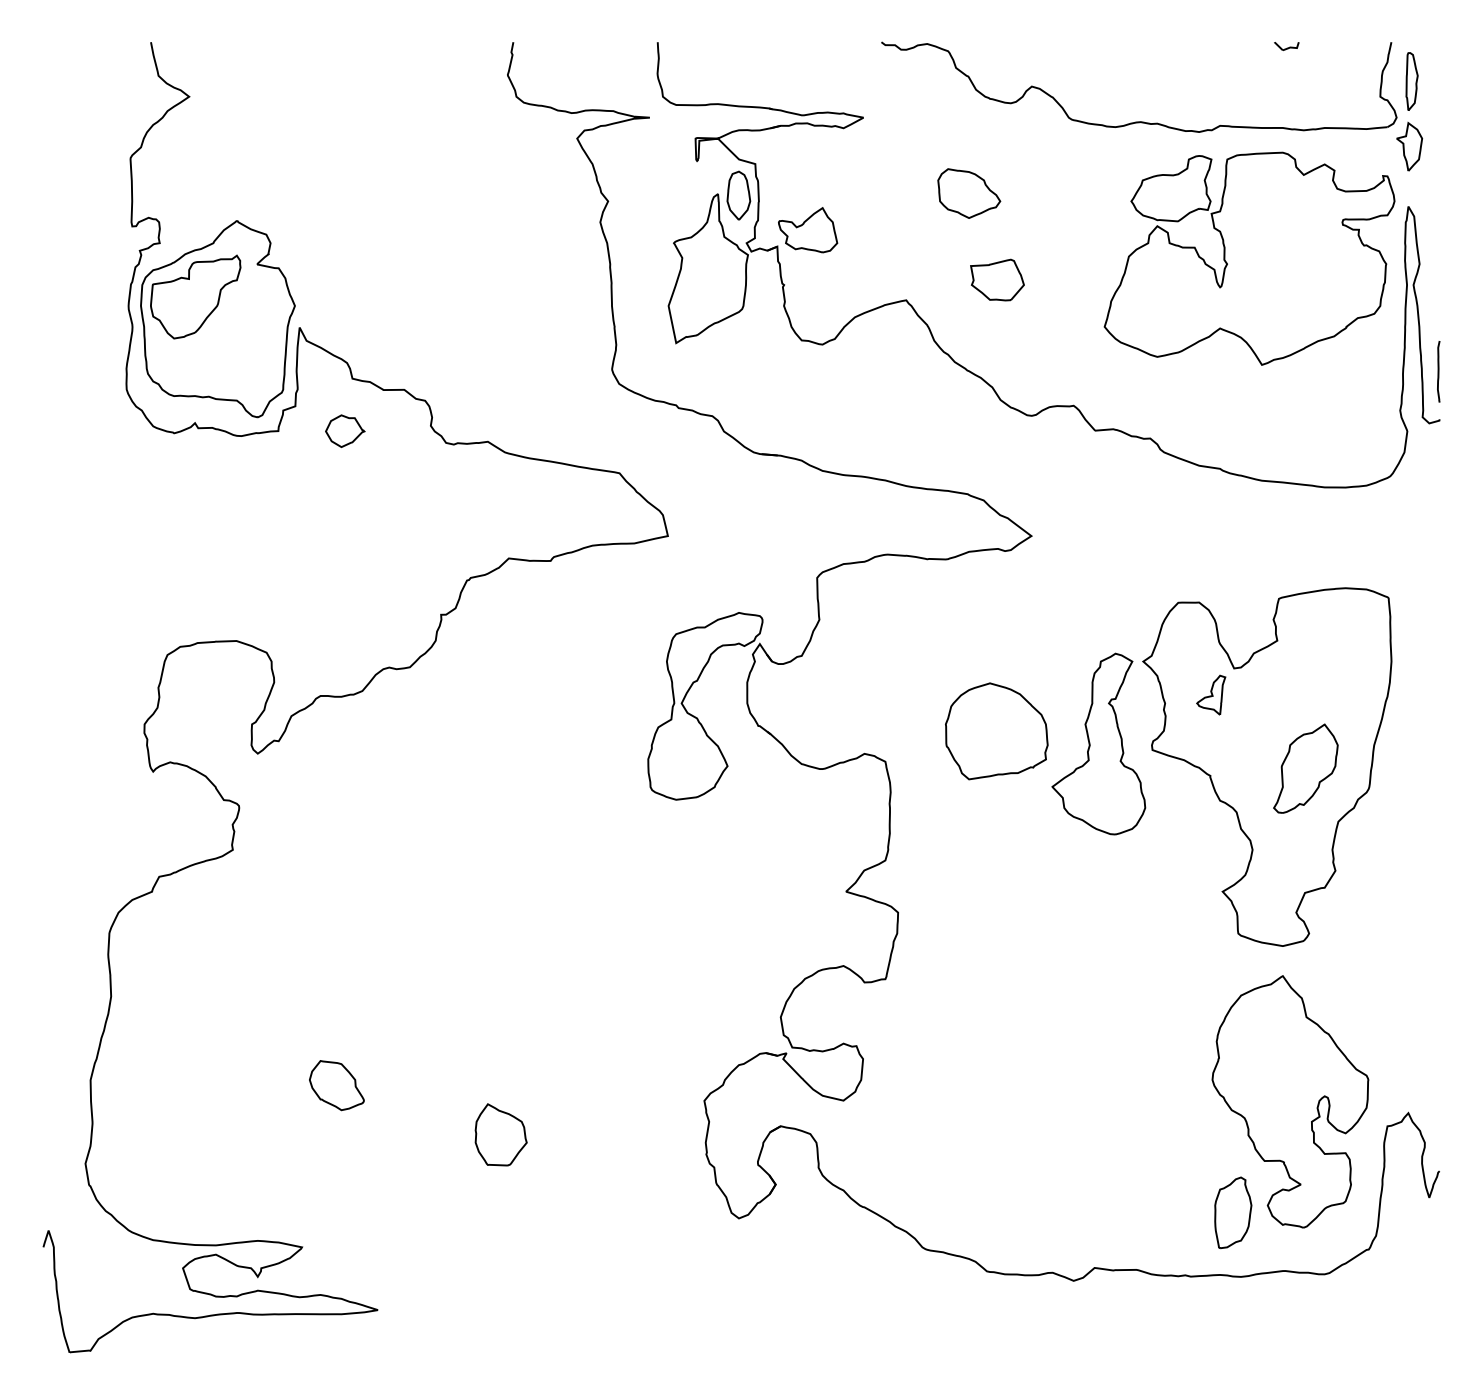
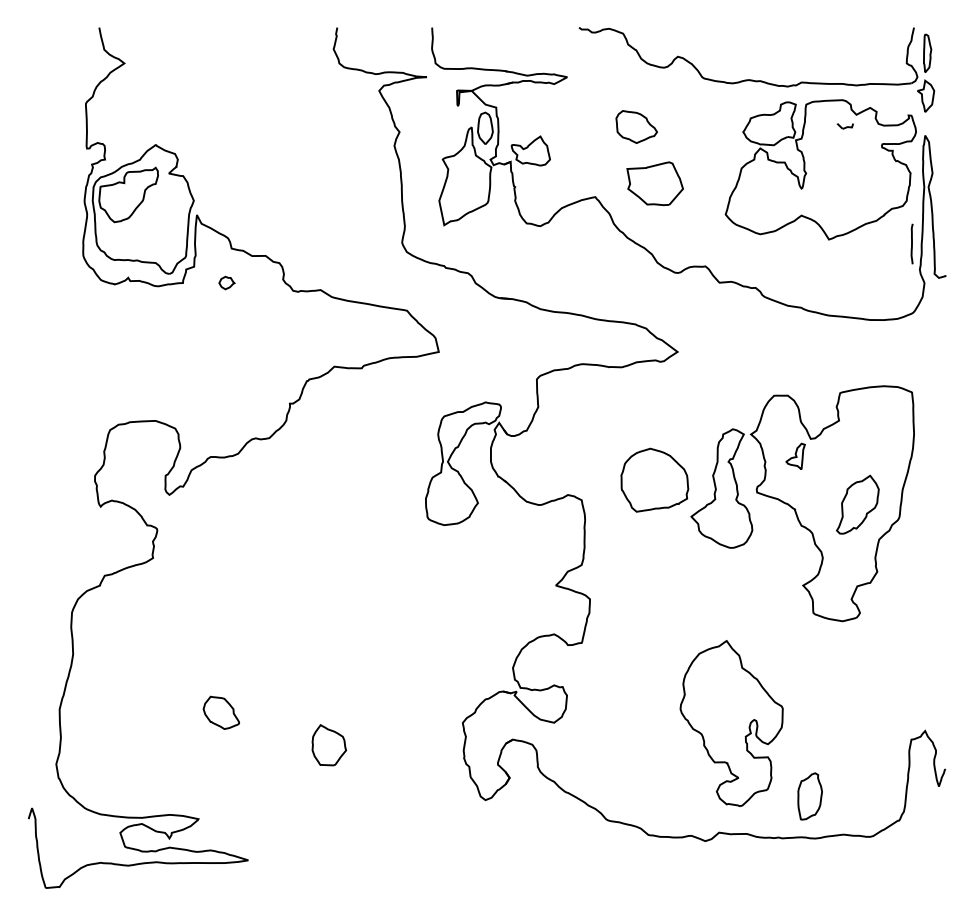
part: (1285, 46) -> (844, 126), moved
part: (997, 279) -> (655, 183), size x1.6
curve: (1437, 370) -> (911, 243), moved
part: (344, 430) -> (226, 282), size x0.6
part: (1290, 1101) -> (731, 723), moved

